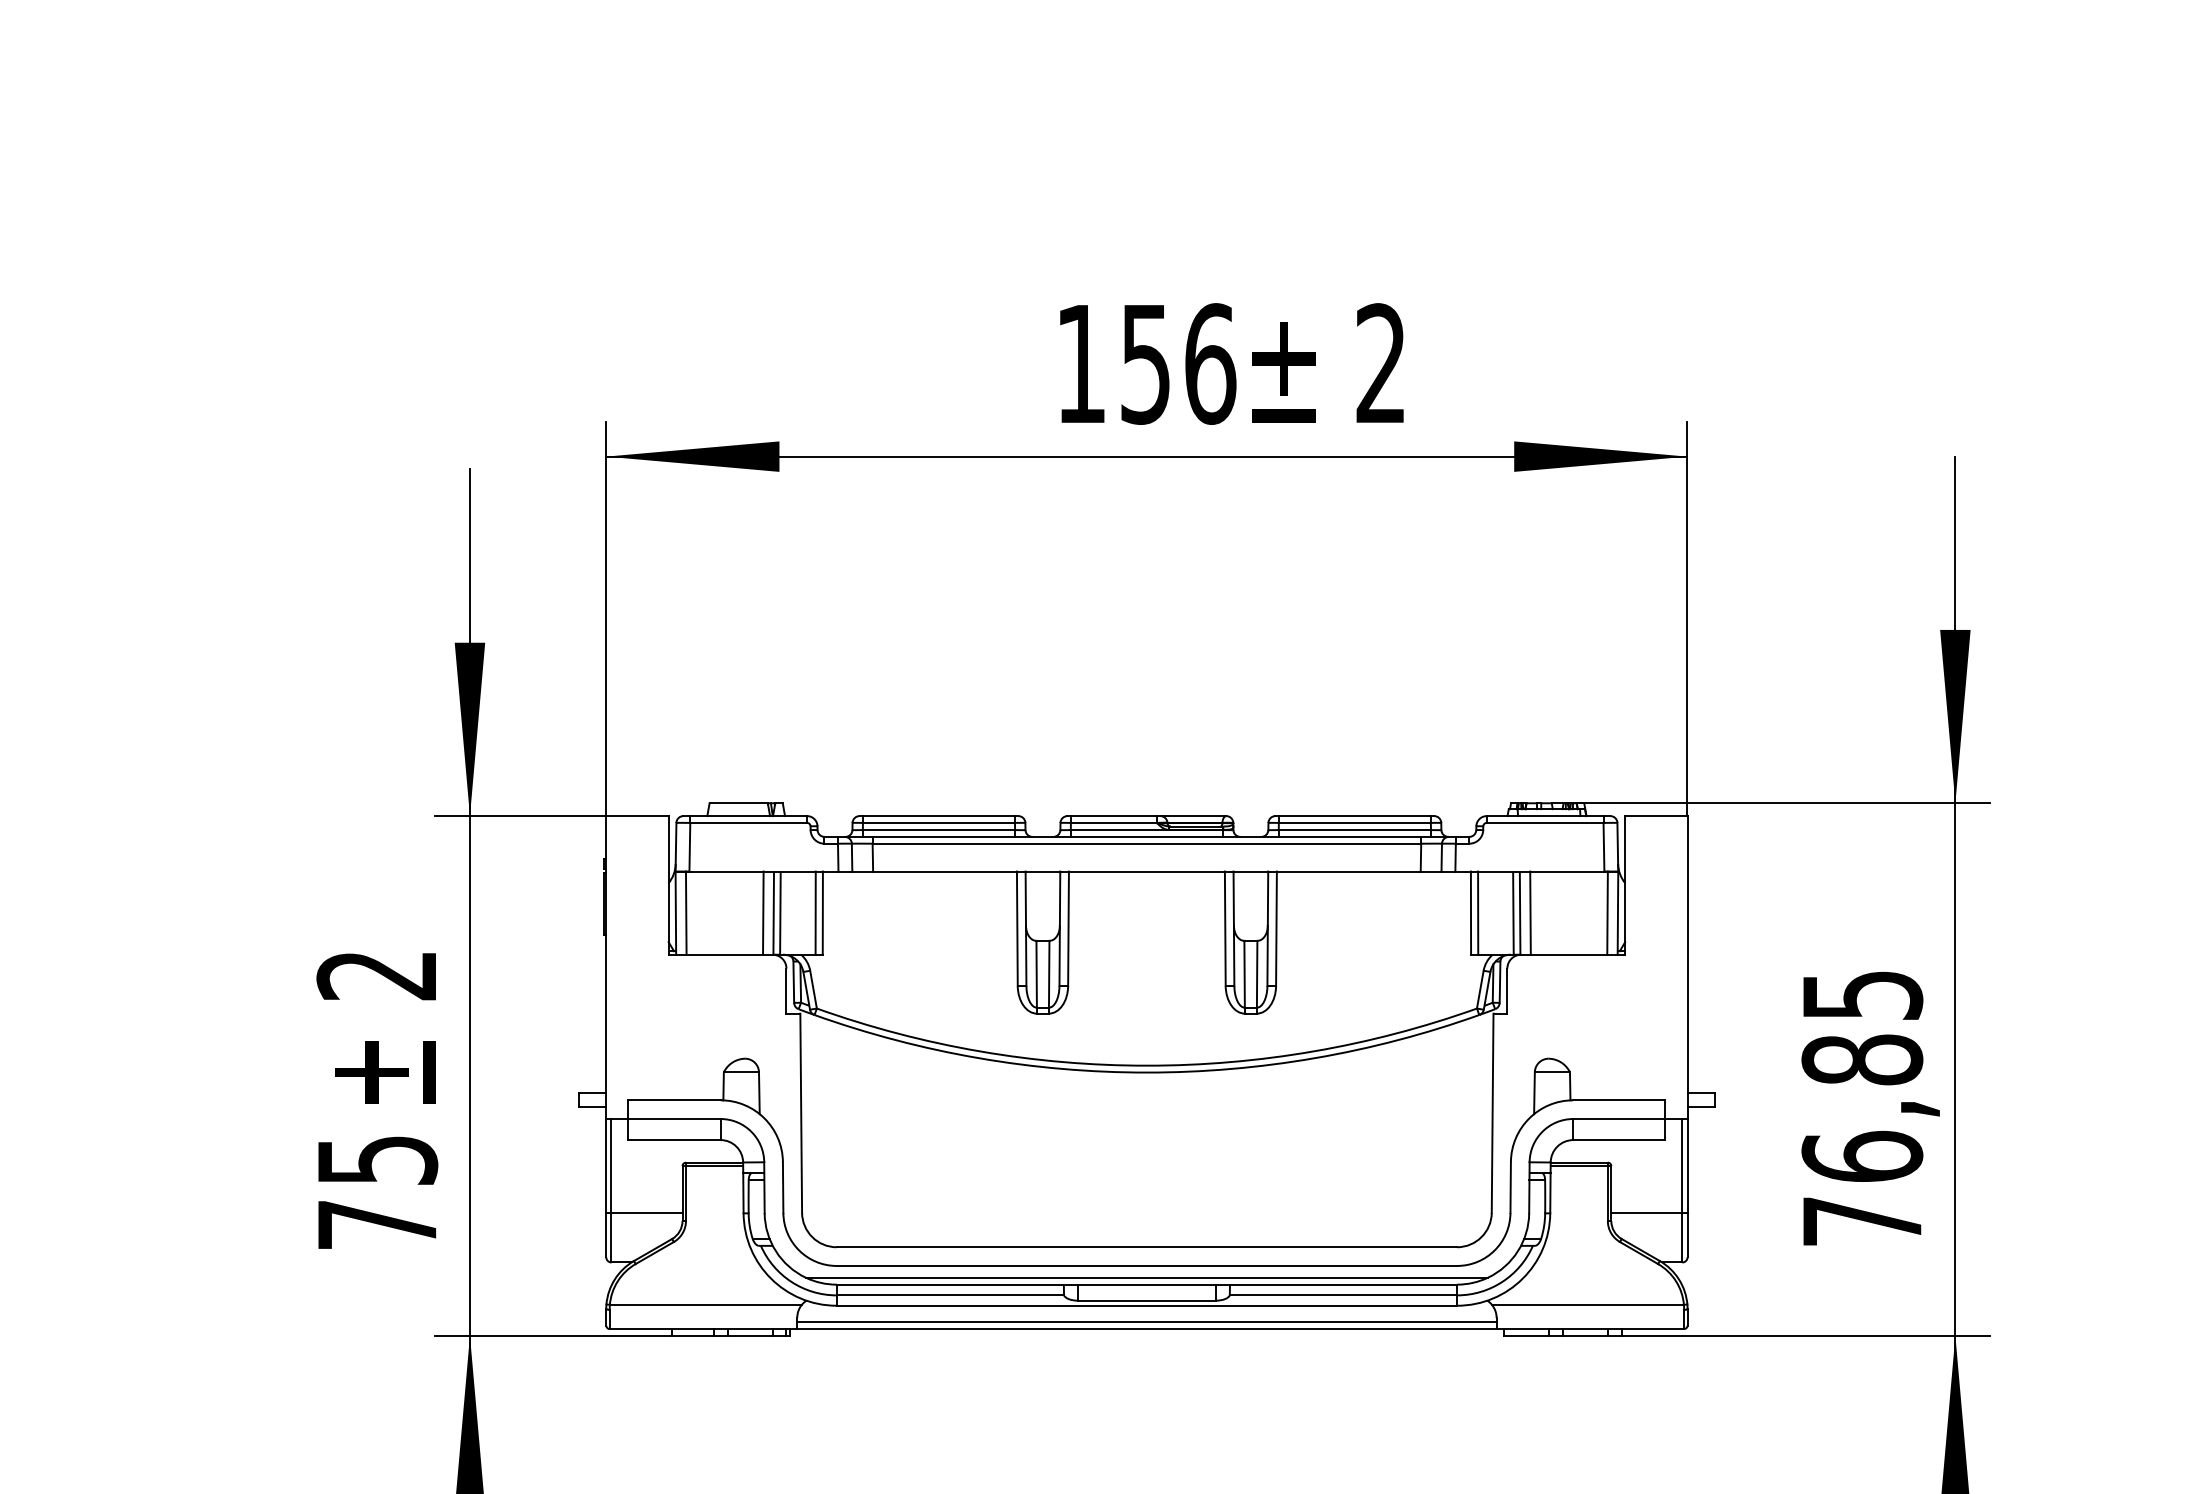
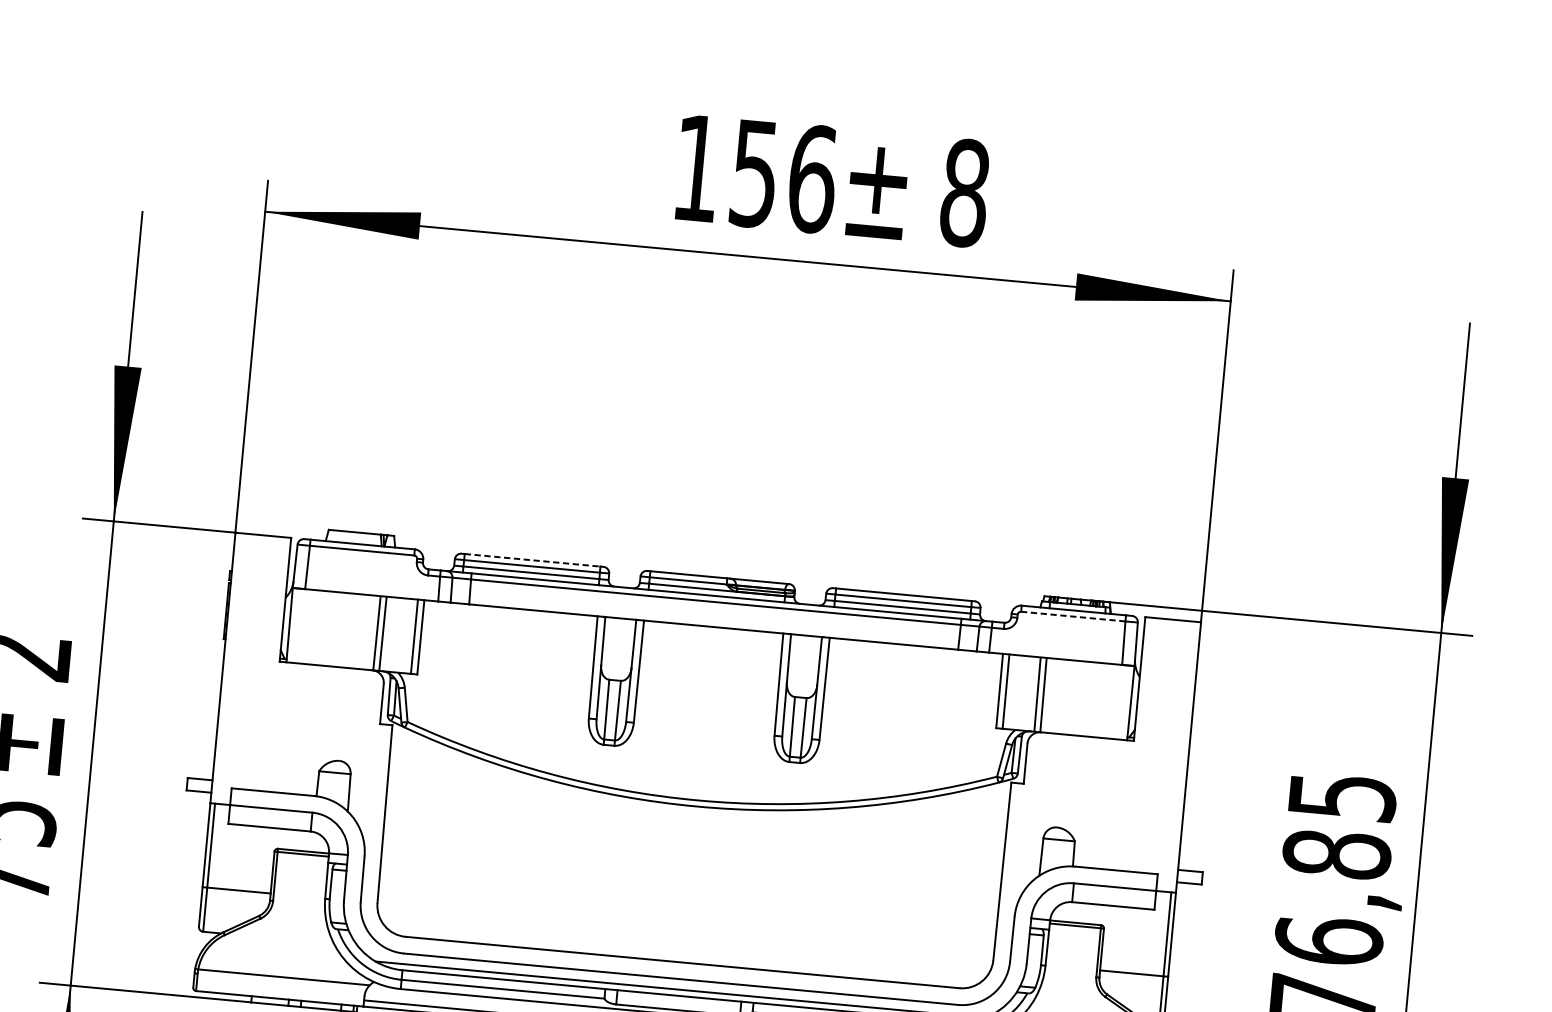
text: (1381, 363) -> (965, 192), 2 -> 8
line: (939, 816) -> (533, 560), solid -> dashed
line: (1544, 822) -> (1072, 616), solid -> dashed
line: (685, 912) -> (298, 625), removed
line: (763, 912) -> (367, 631), removed
line: (1530, 912) -> (1052, 695), removed
line: (1607, 912) -> (1121, 701), removed

